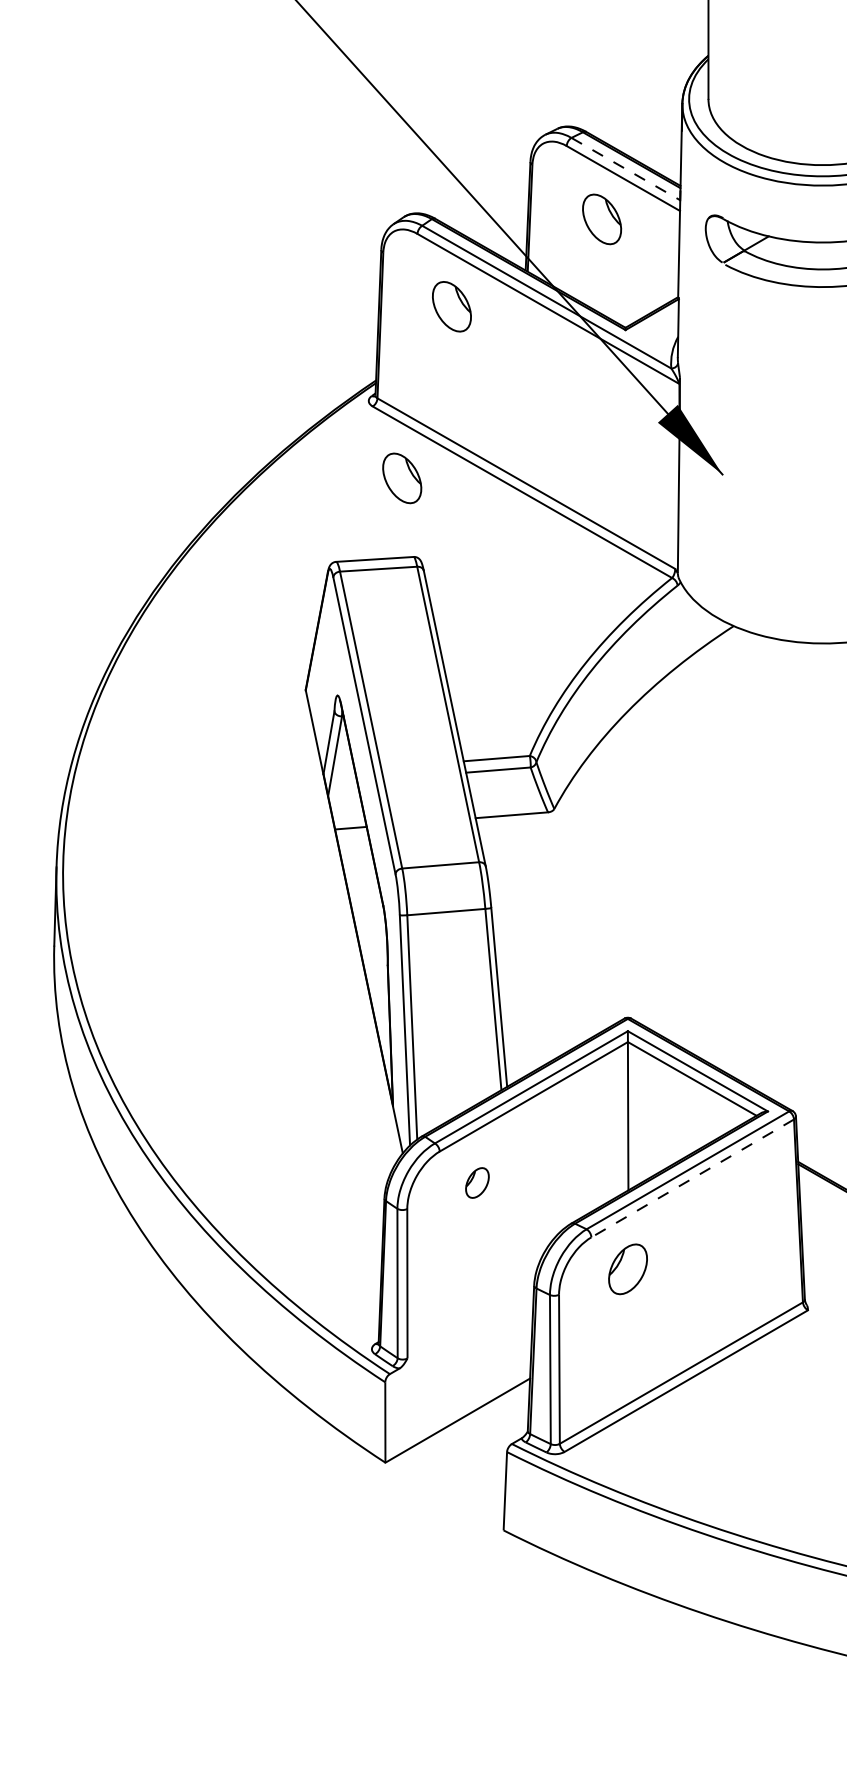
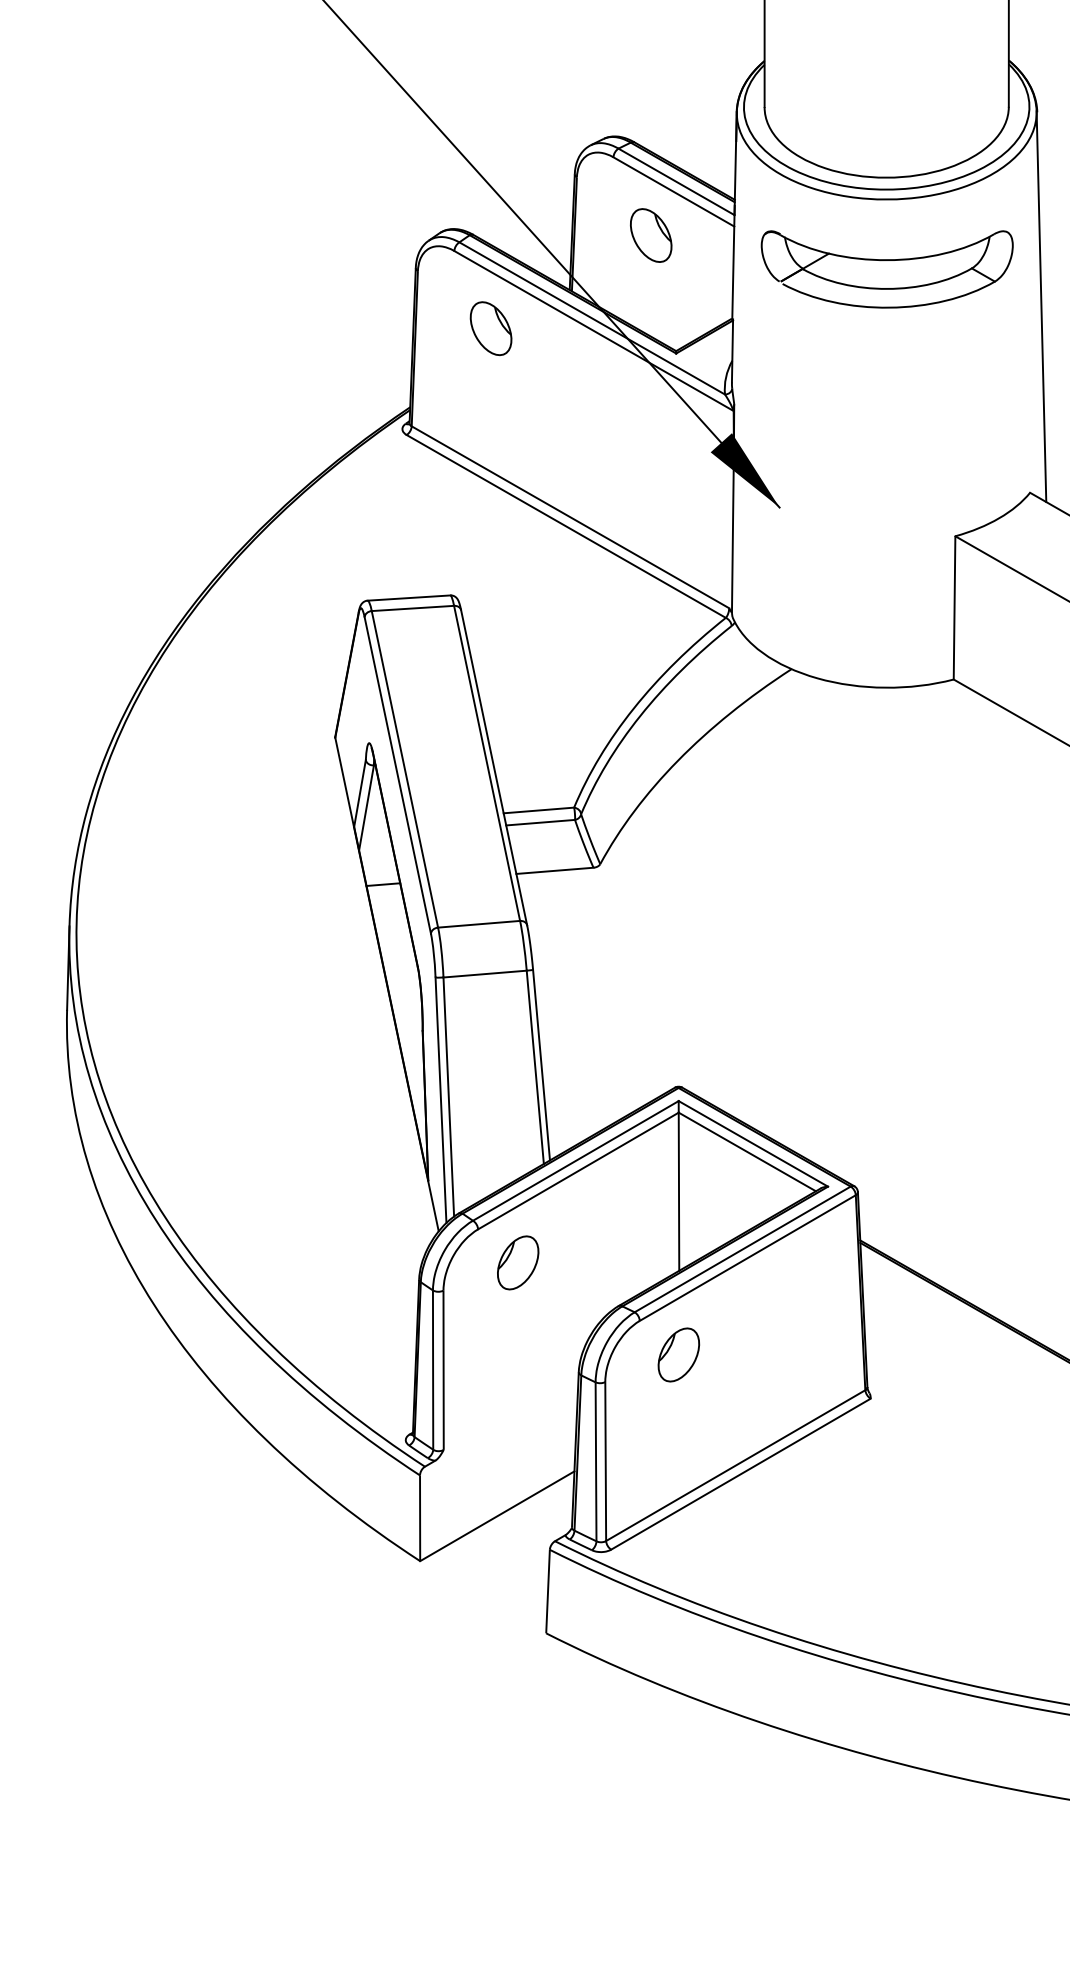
line: (625, 168) -> (676, 181), dashed -> solid
part: (401, 478) -> (437, 511), removed
line: (692, 1178) -> (747, 1258), dashed -> solid
part: (477, 1182) -> (518, 1262), size x1.67

